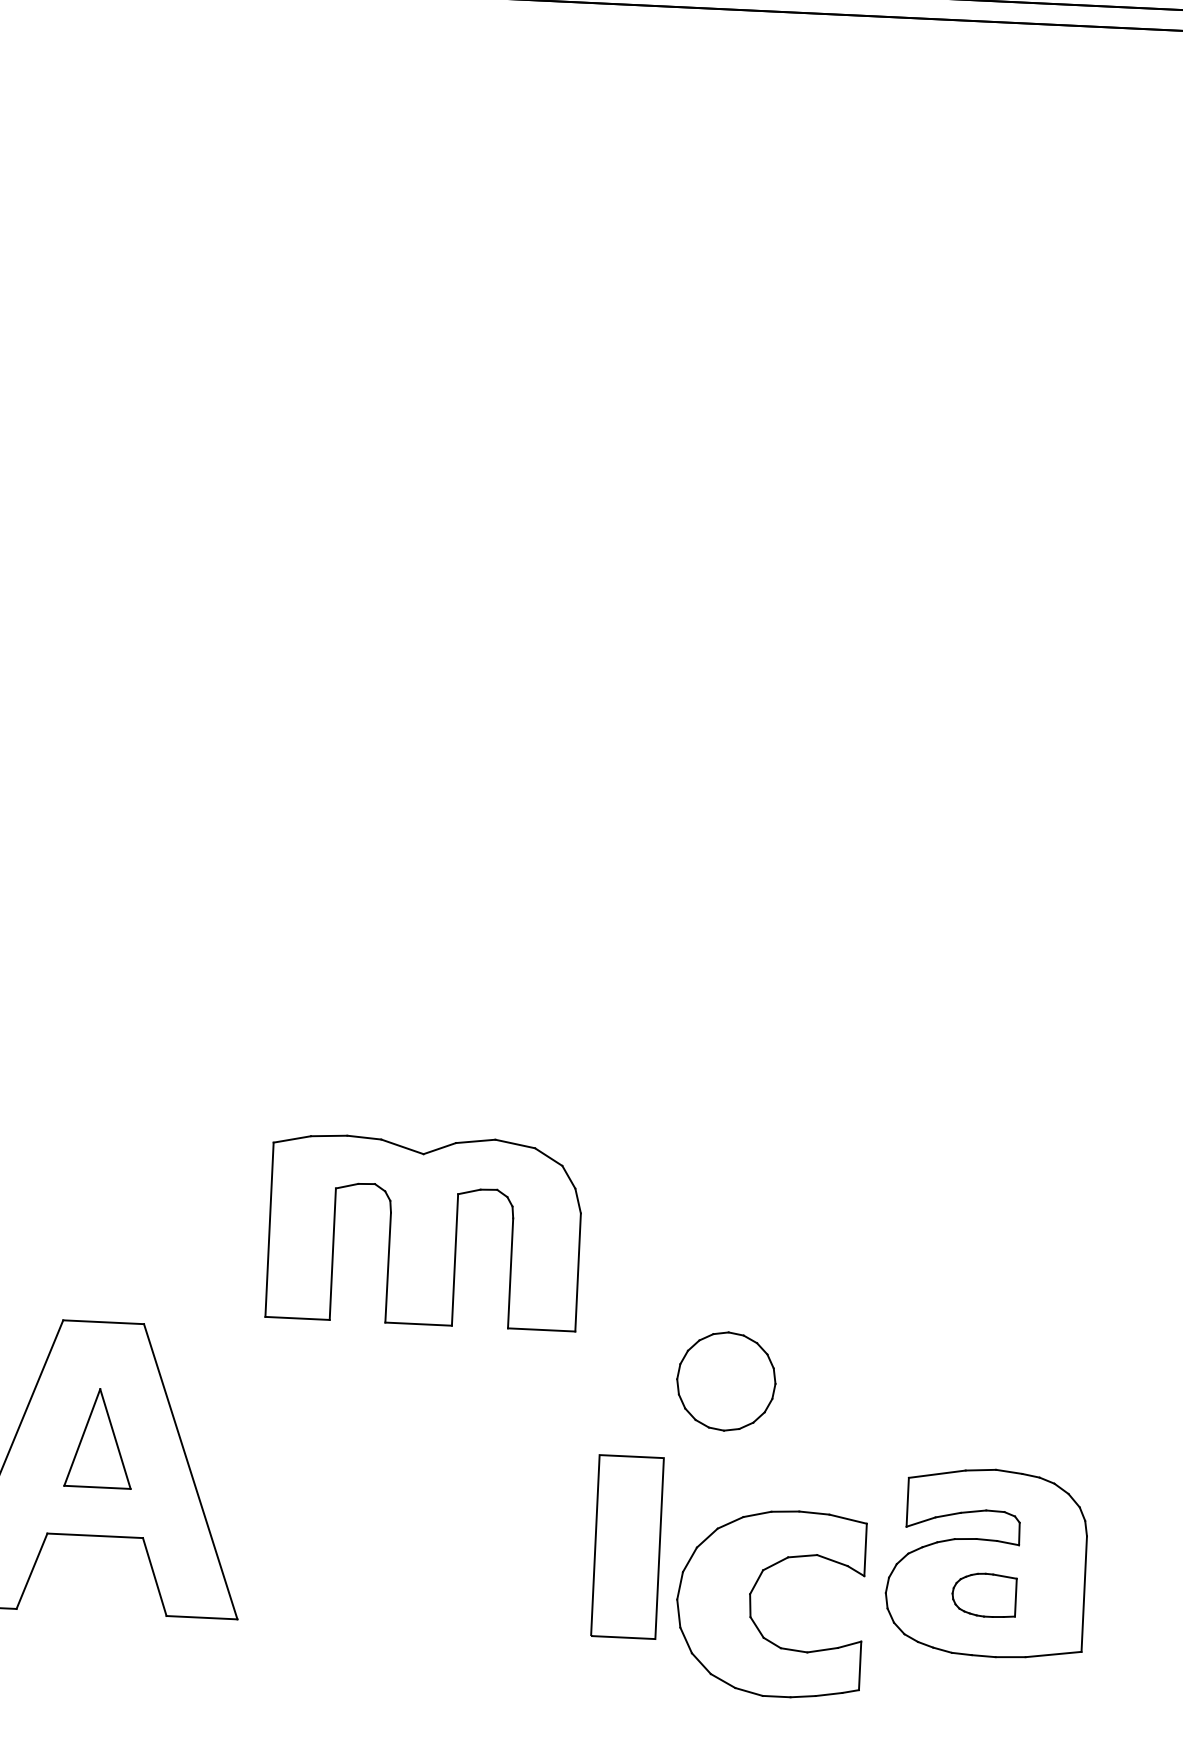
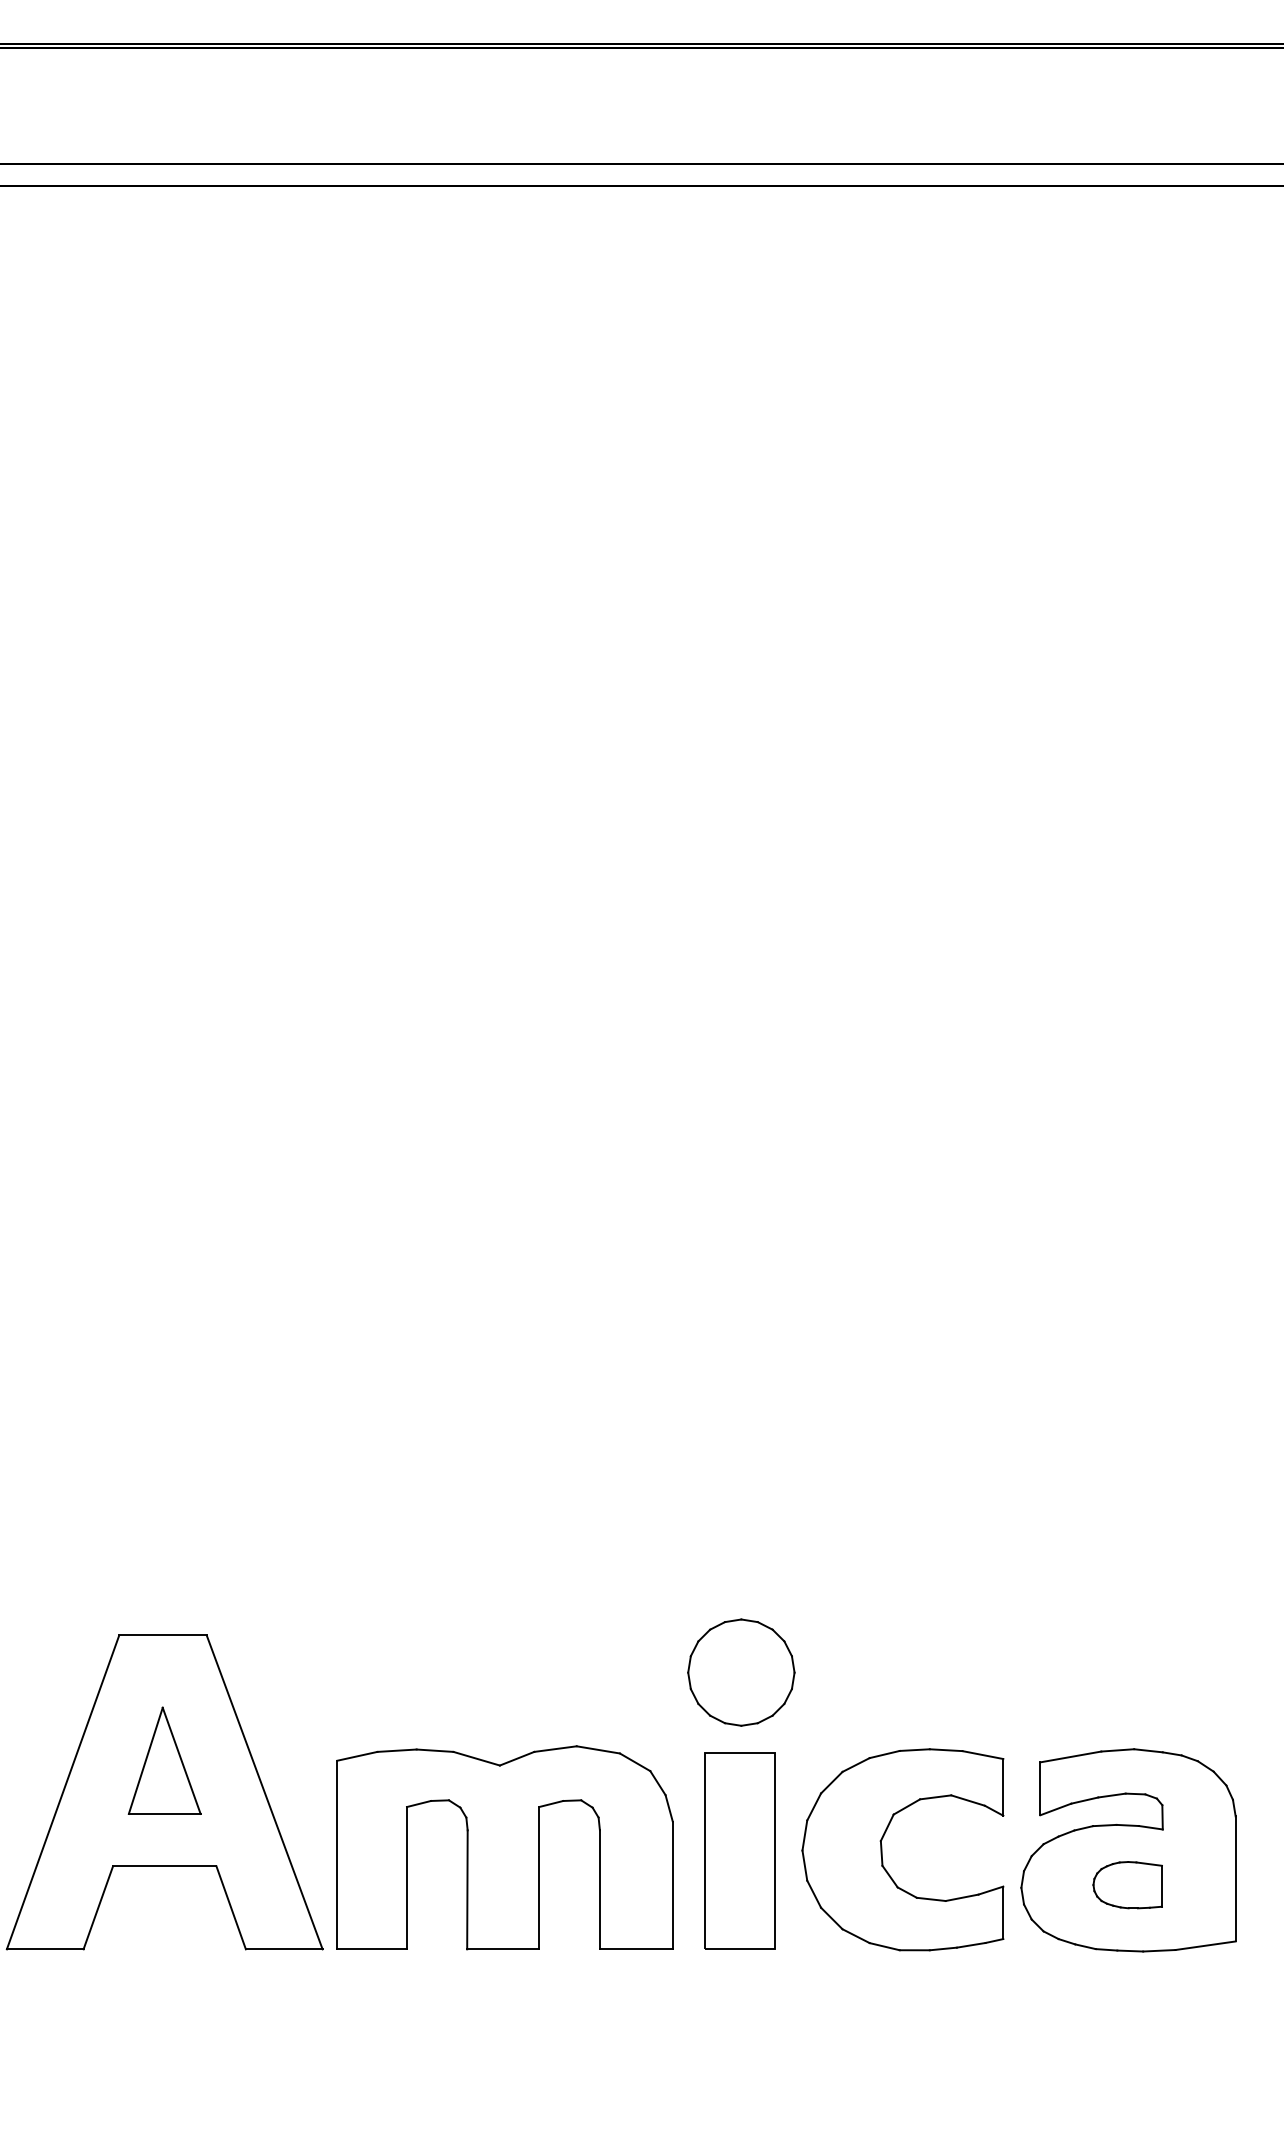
part: (424, 1230) -> (504, 1847), moved
part: (726, 1381) -> (741, 1672), moved
part: (751, 1602) -> (882, 1849), moved

